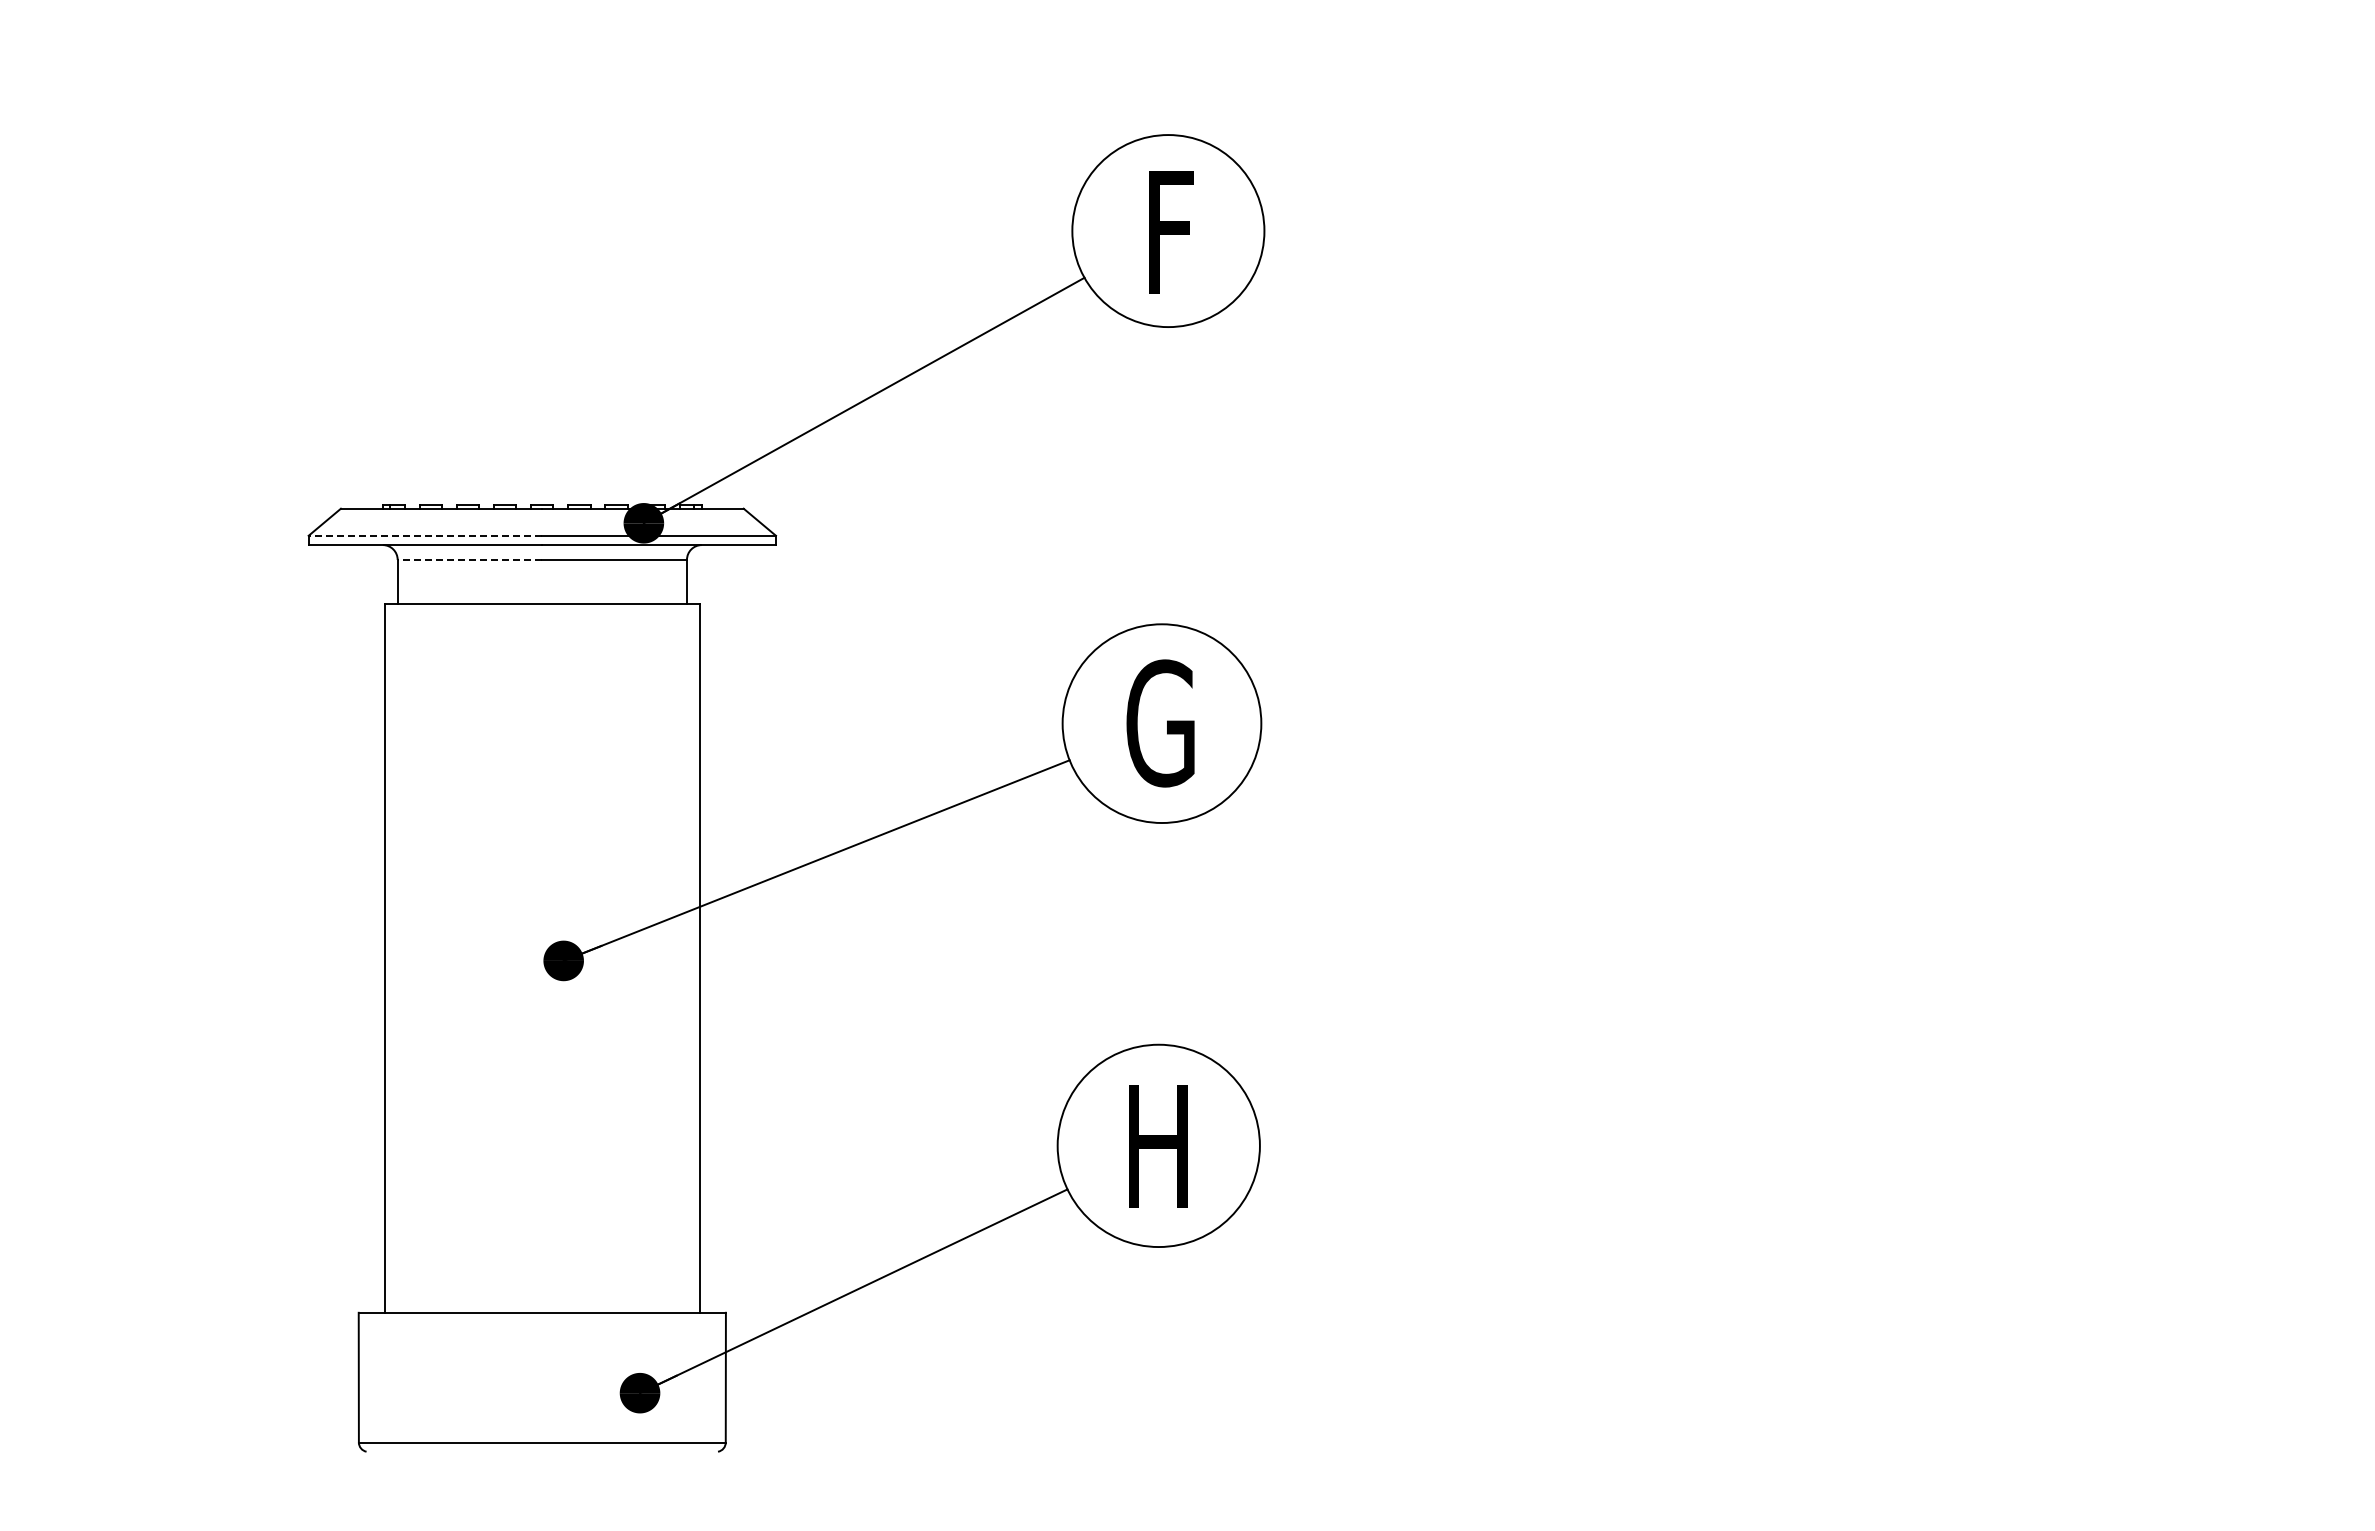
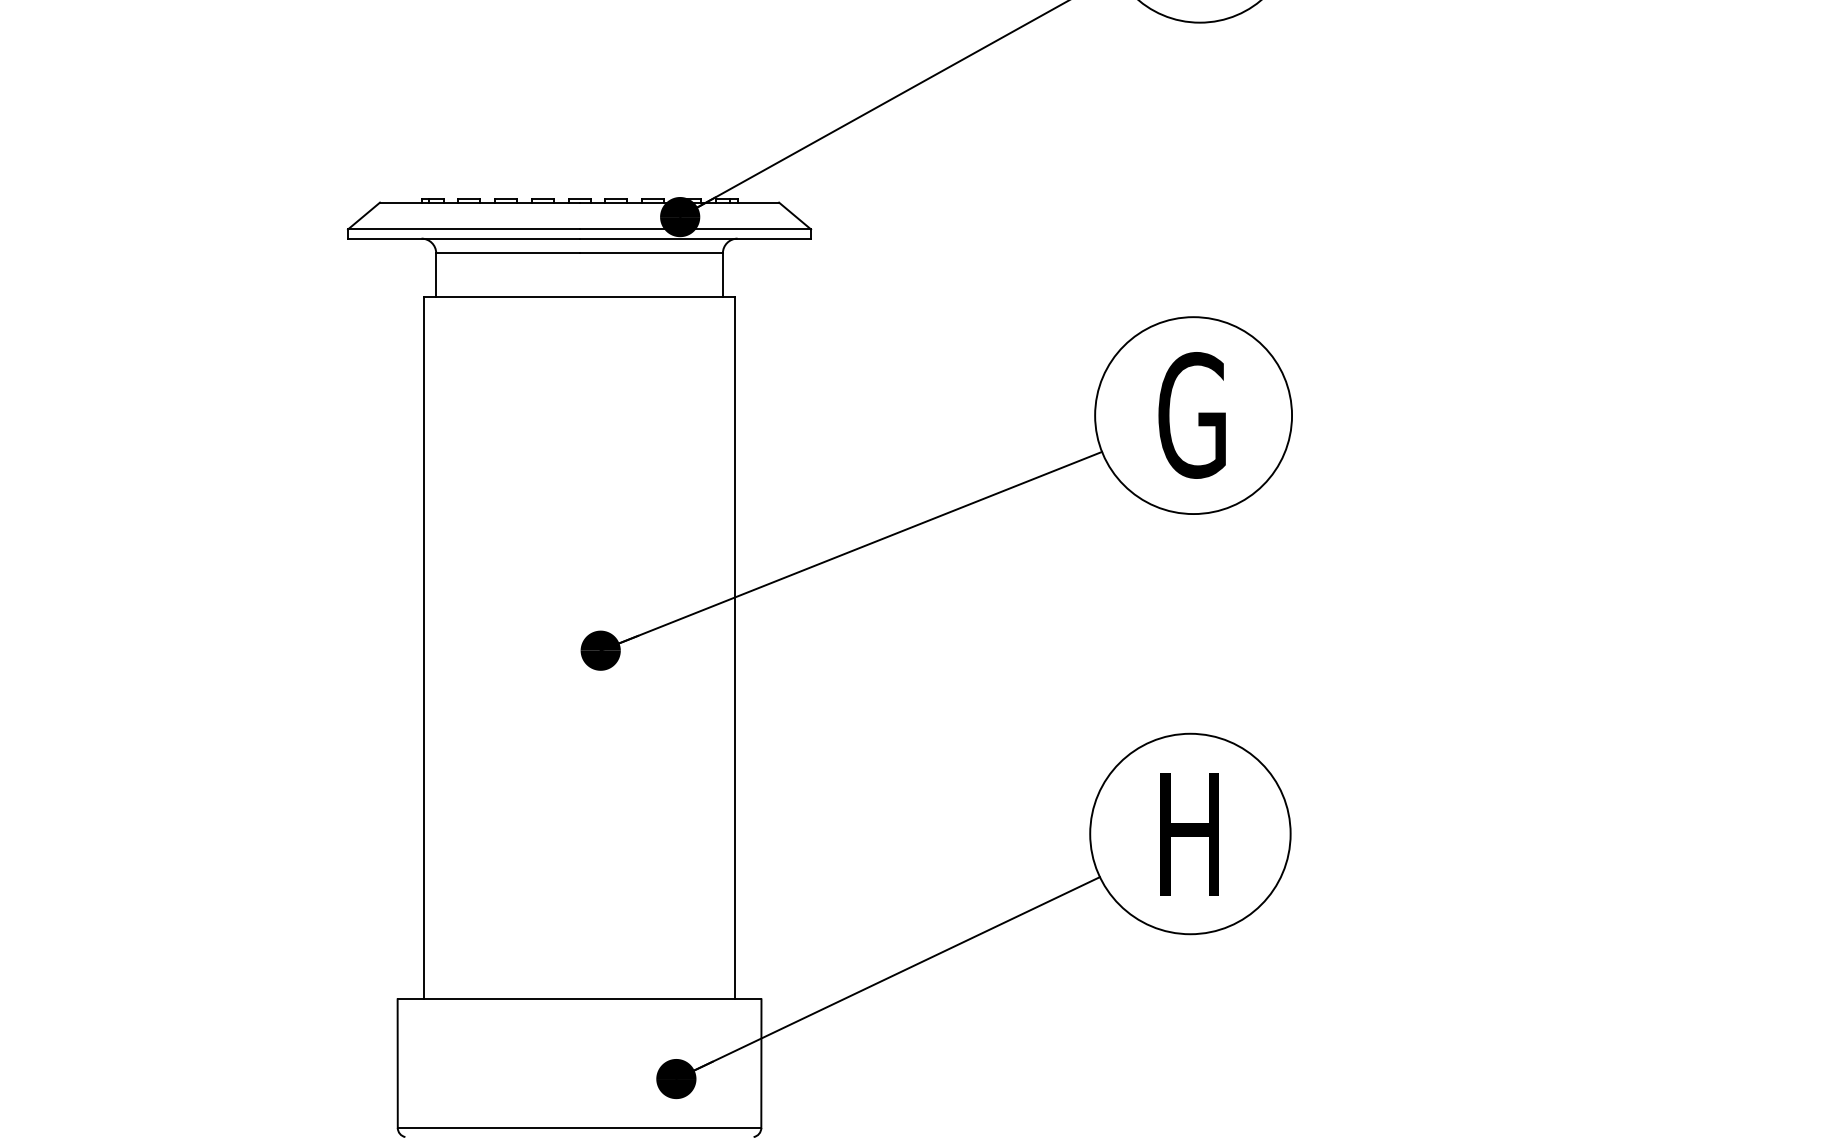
line: (425, 535) -> (463, 229), dashed -> solid
line: (469, 559) -> (507, 252), dashed -> solid

